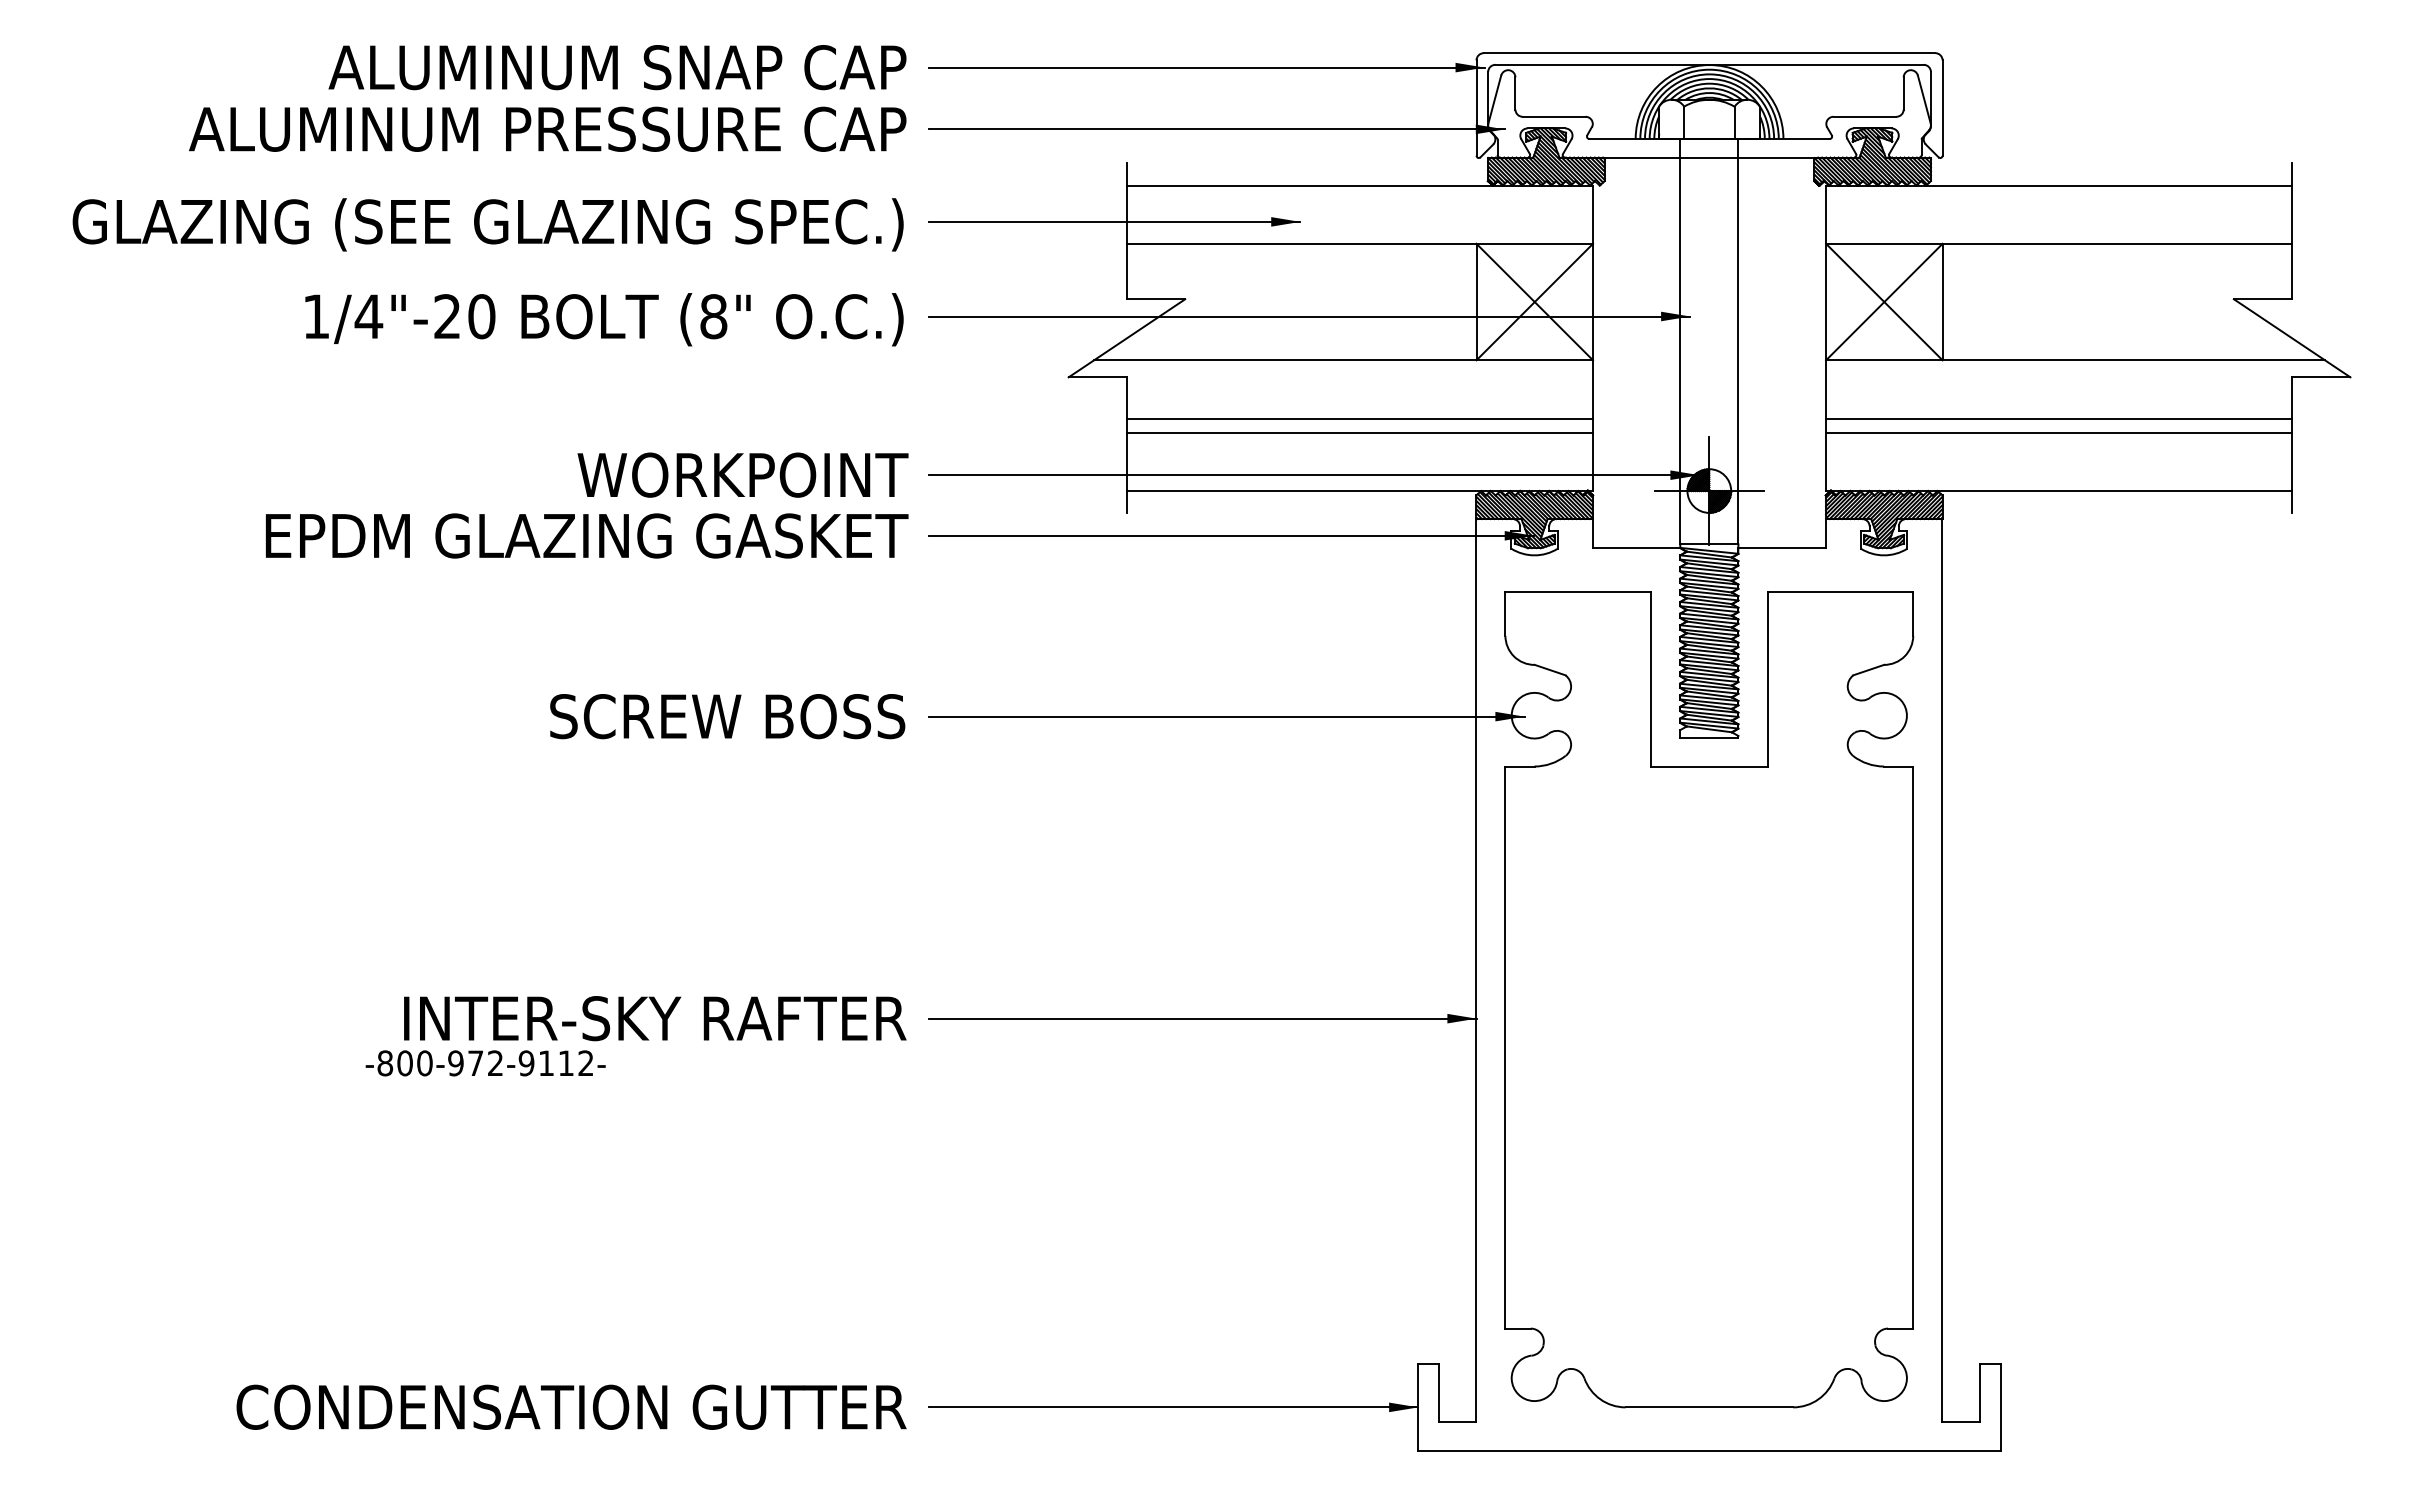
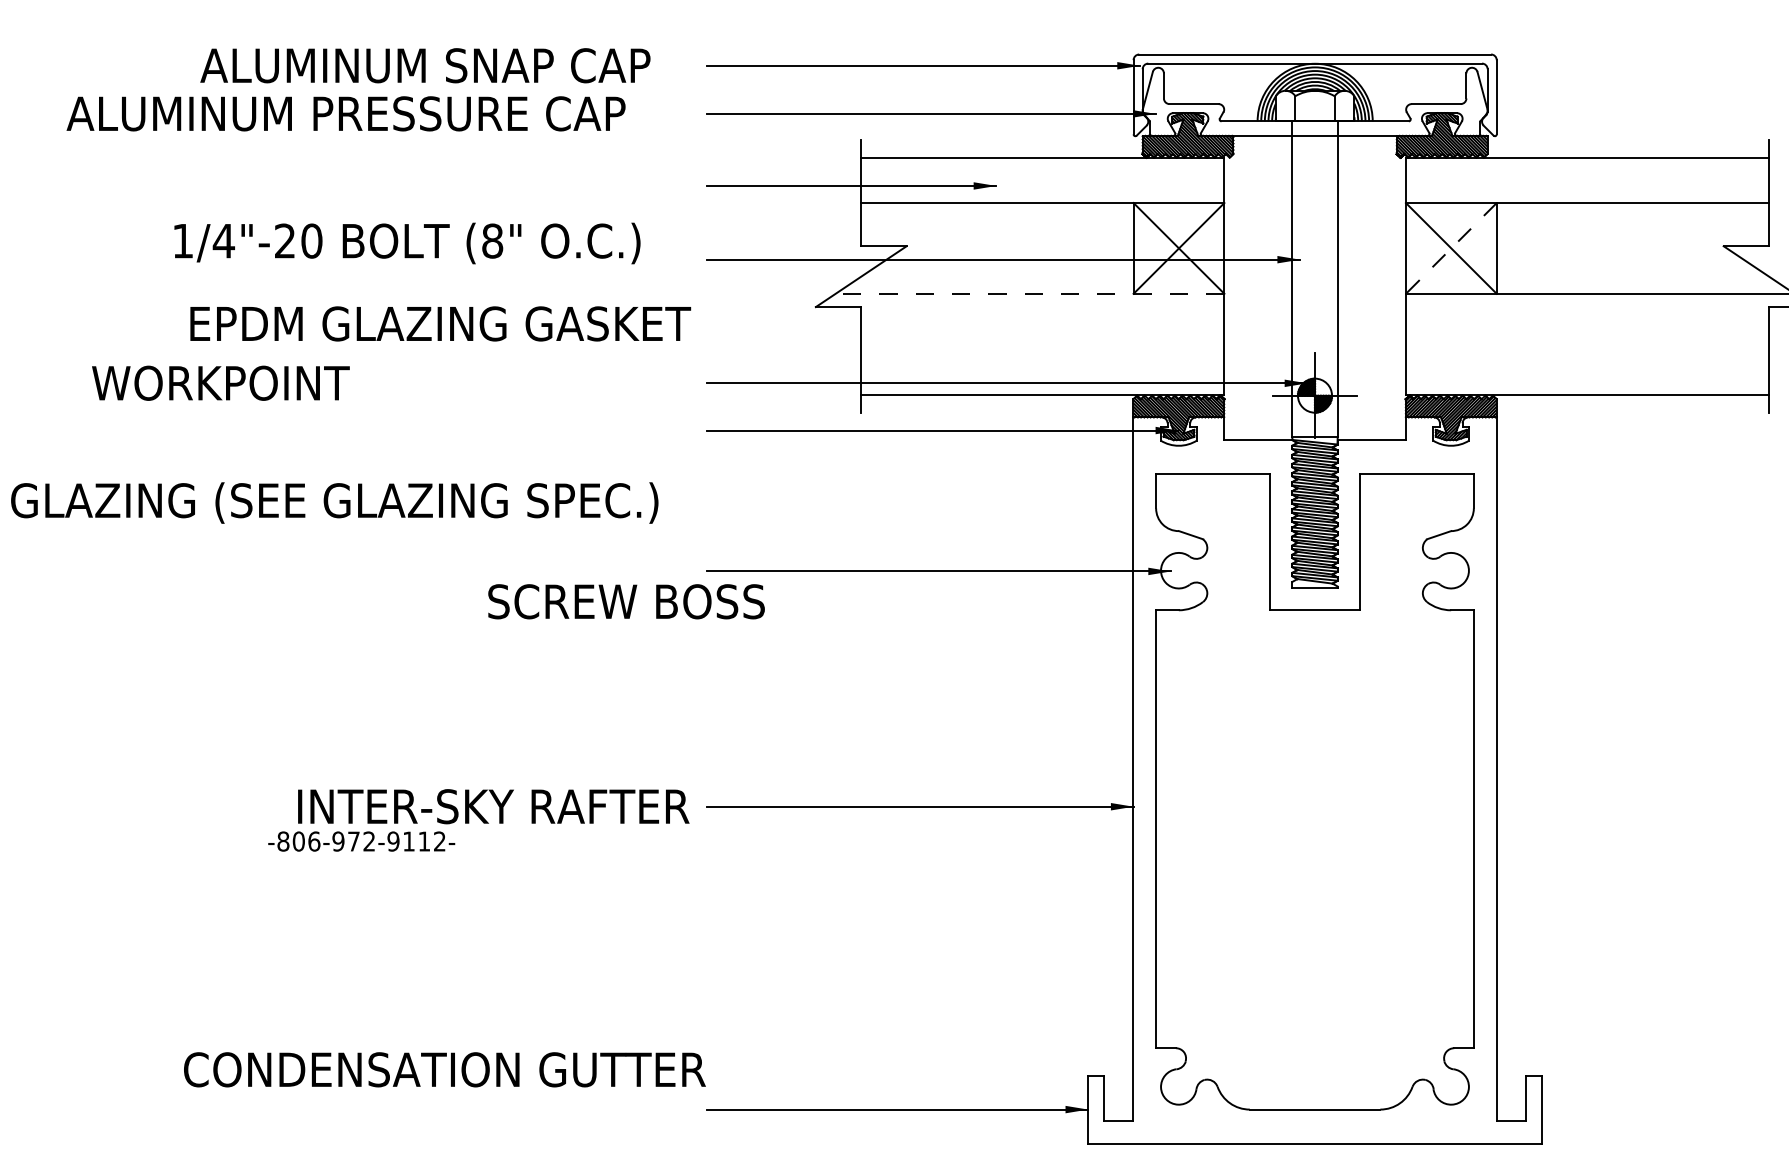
text: (617, 67) -> (425, 65), moved
text: (547, 128) -> (345, 113), moved
text: (487, 224) -> (334, 502), moved
line: (1883, 302) -> (1450, 248), solid -> dashed
text: (604, 319) -> (407, 243), moved
line: (1343, 360) -> (1029, 293), solid -> dashed
line: (1359, 418) -> (1042, 339), removed
line: (2059, 418) -> (1587, 339), removed
line: (1359, 432) -> (1042, 350), removed
line: (2059, 432) -> (1587, 350), removed
text: (742, 474) -> (220, 382), moved
text: (586, 535) -> (440, 323), moved
text: (727, 716) -> (626, 601), moved
text: (424, 1063) -> (313, 841), -800-972-9112- -> -806-972-9112-
text: (571, 1406) -> (444, 1069), moved

